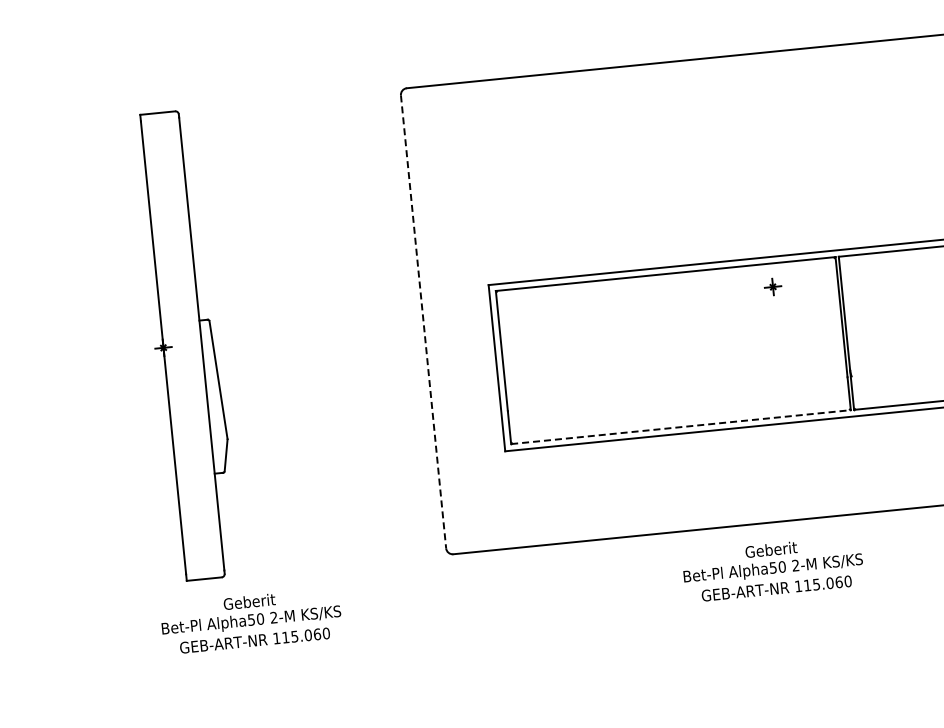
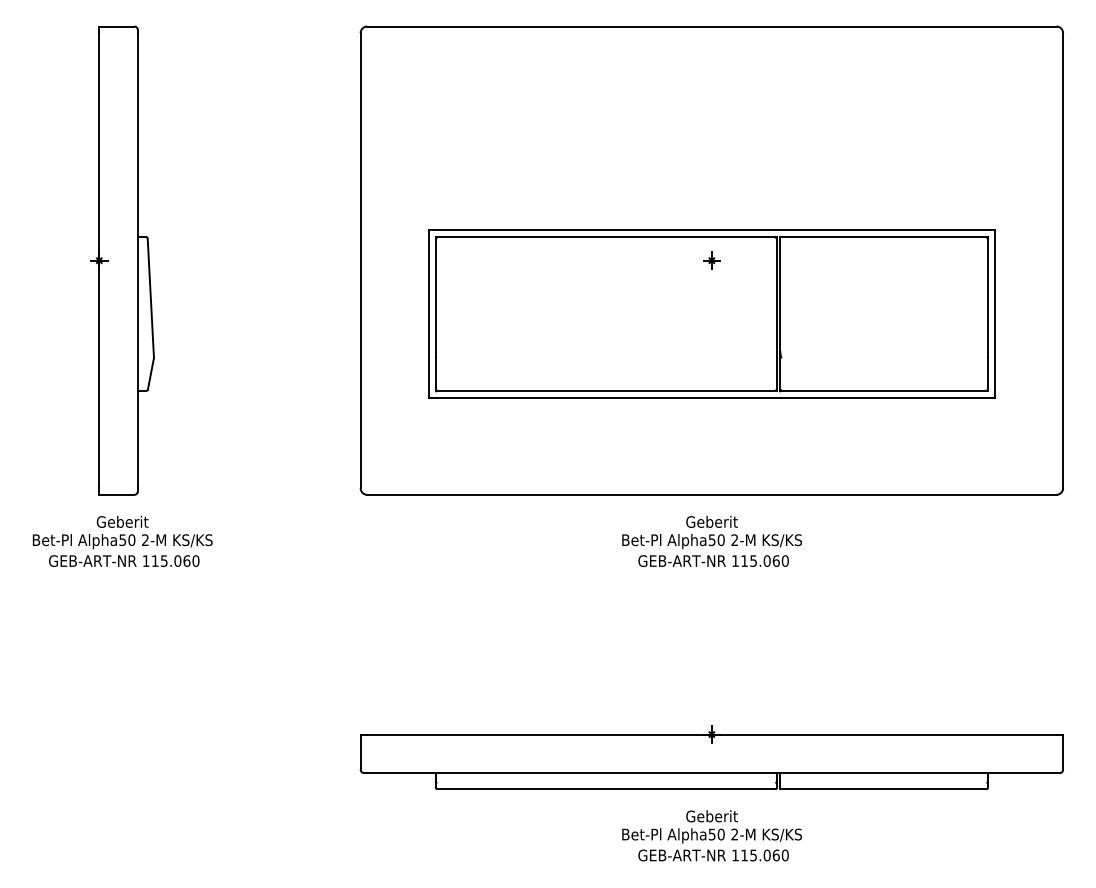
line: (423, 321) -> (360, 260), dashed -> solid
line: (681, 426) -> (606, 390), dashed -> solid
text: (772, 568) -> (711, 540), moved
text: (251, 620) -> (122, 540), moved

